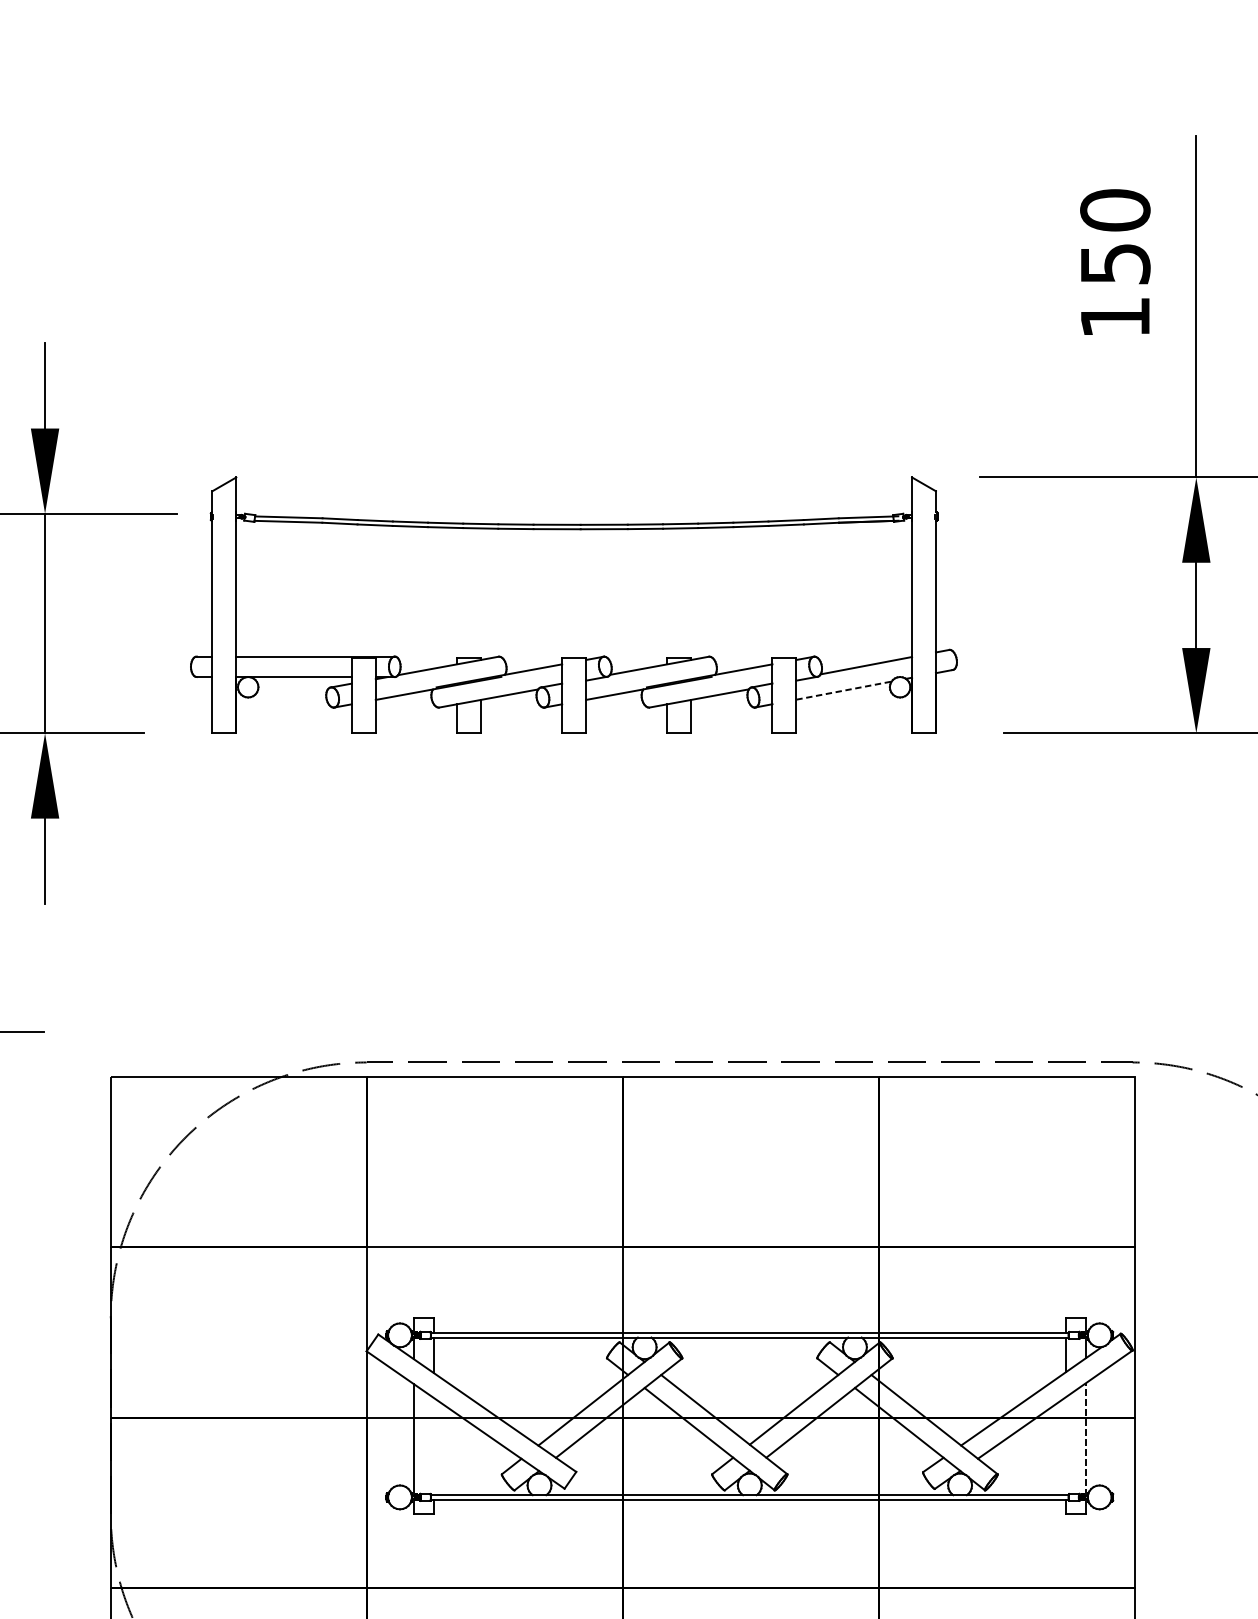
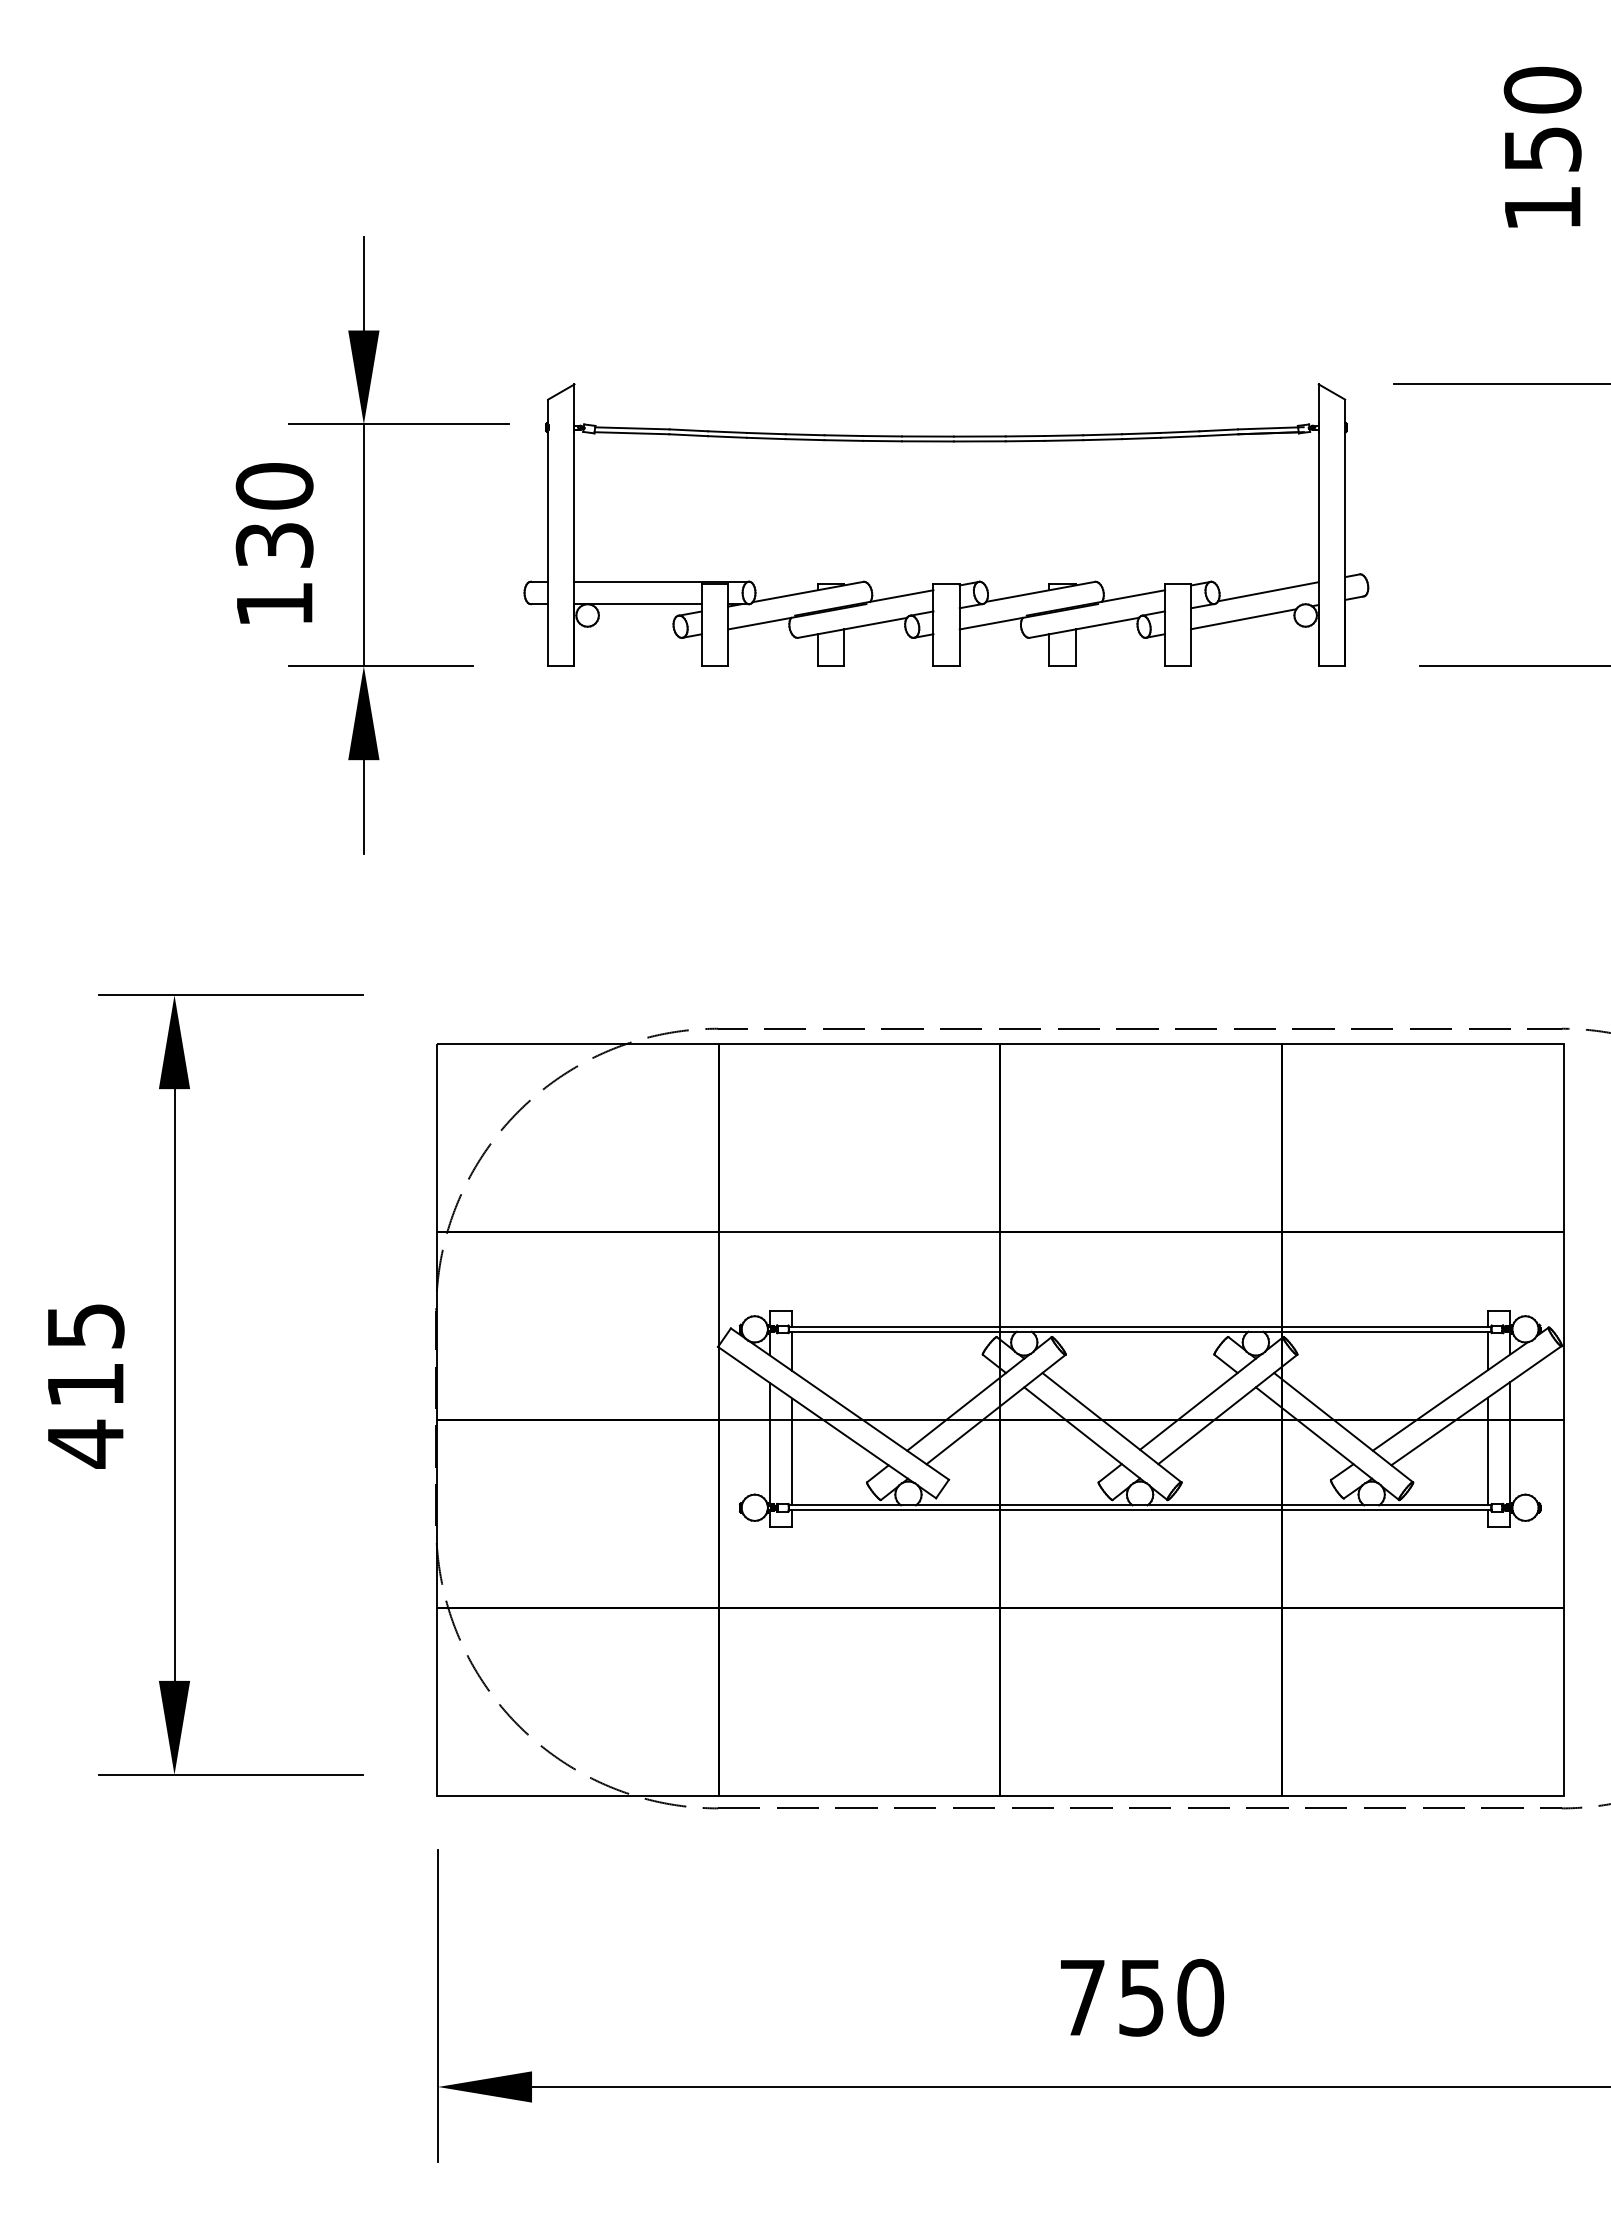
line: (844, 690) -> (1244, 619), dashed -> solid
line: (1086, 1439) -> (1510, 1443), dashed -> solid
line: (434, 1446) -> (792, 1451), added
line: (1065, 1446) -> (1487, 1451), added

